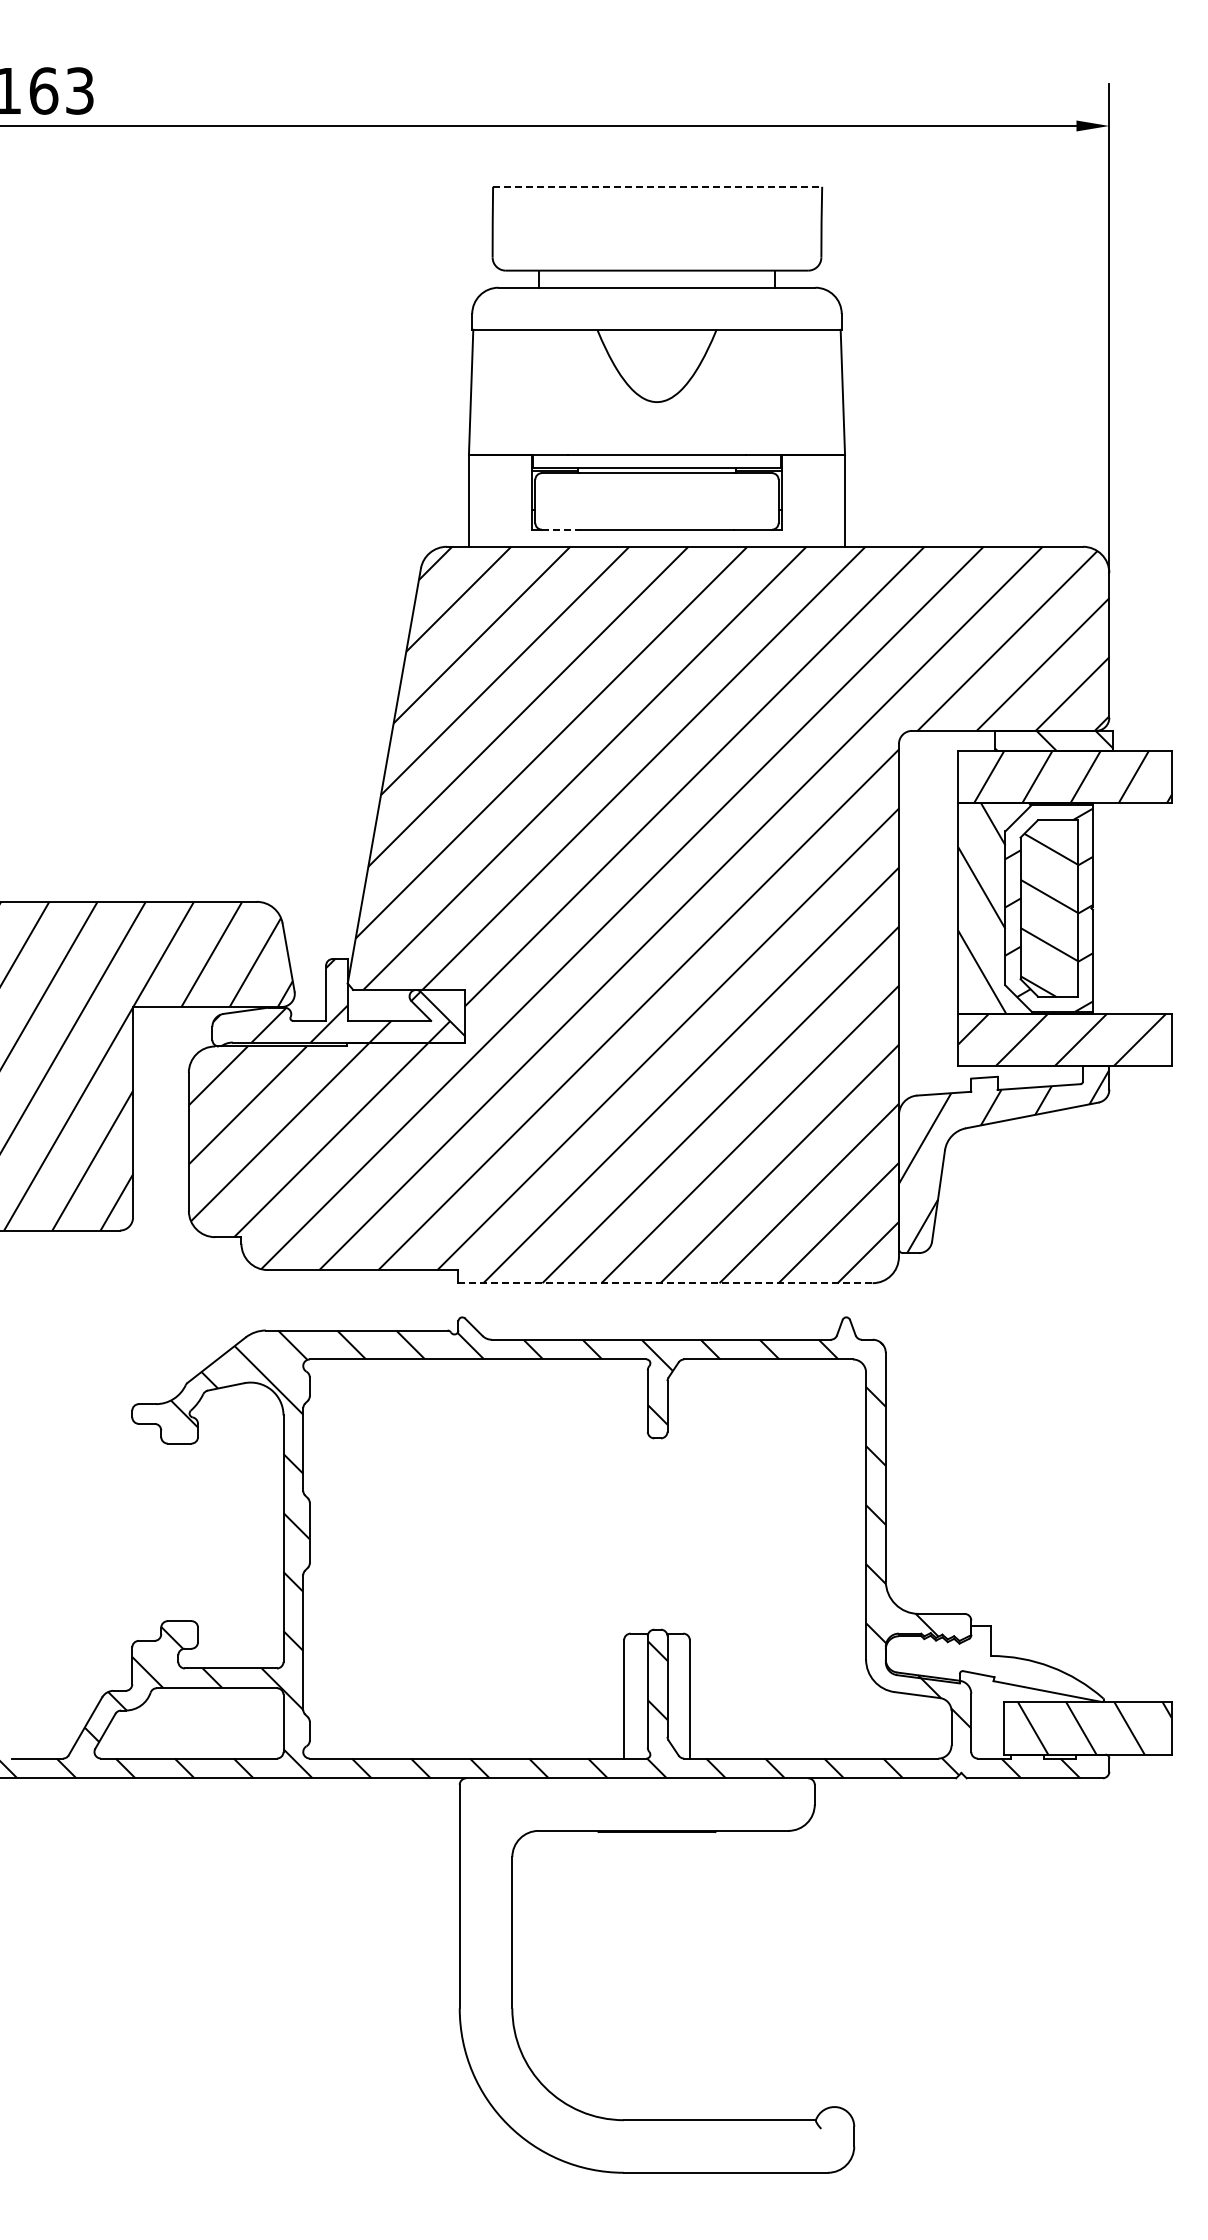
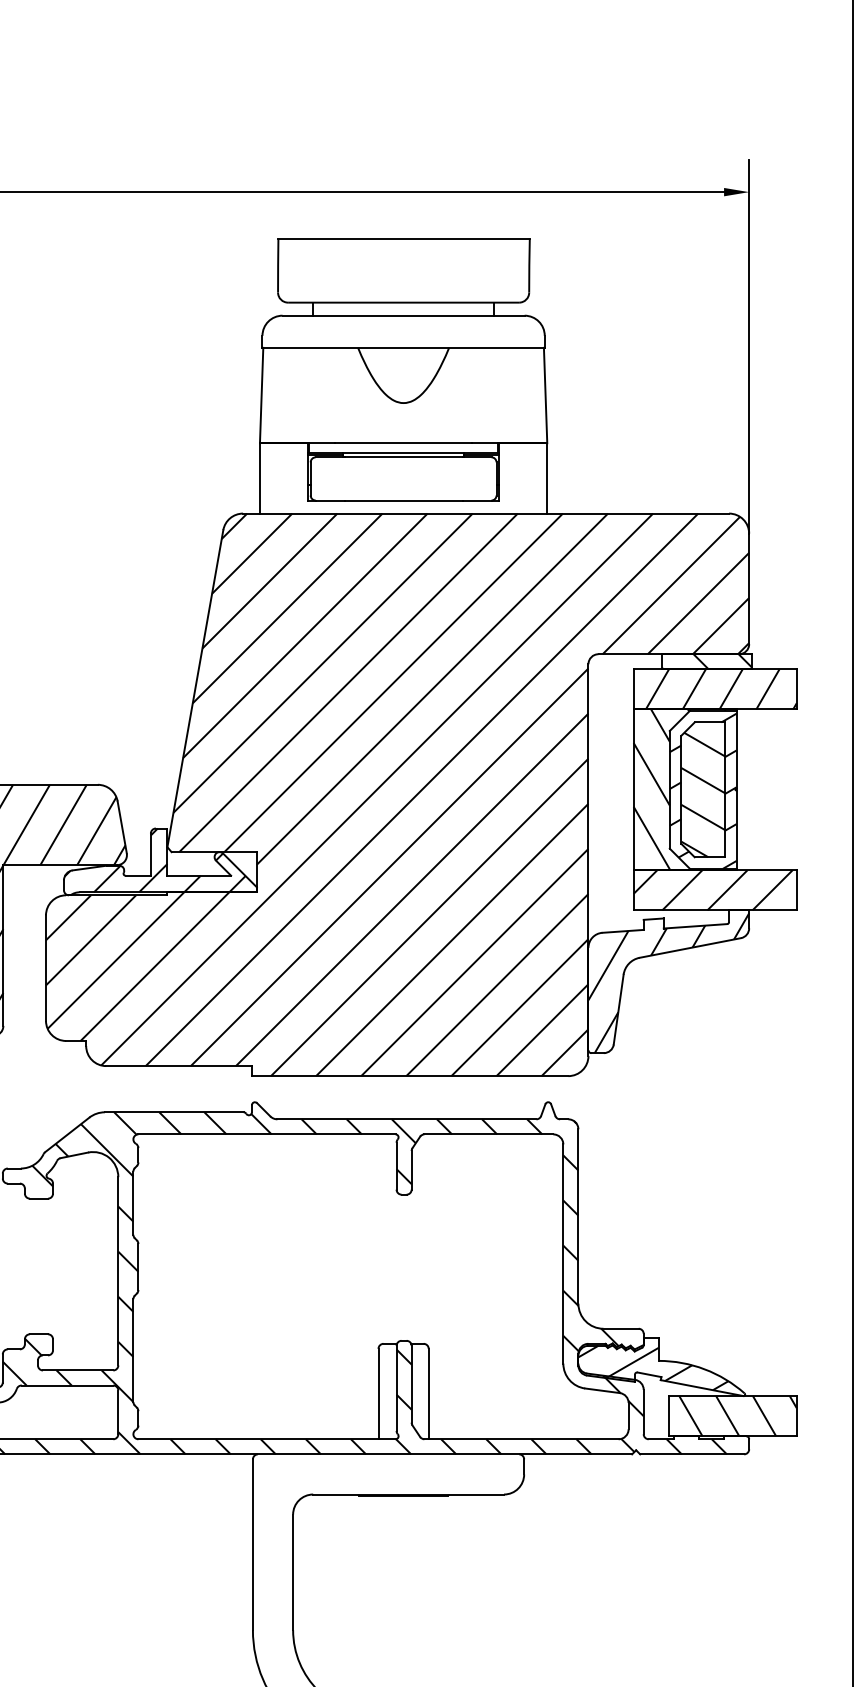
line: (657, 186) -> (404, 238), dashed -> solid
line: (560, 529) -> (329, 500), dashed -> solid
line: (666, 1283) -> (410, 1076), dashed -> solid
hatch: (983, 1665) -> (653, 1368), added

